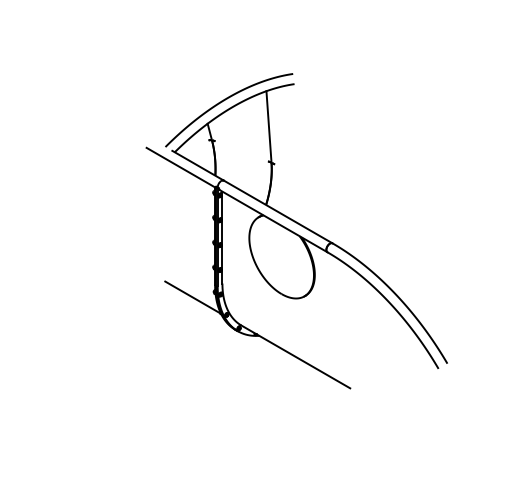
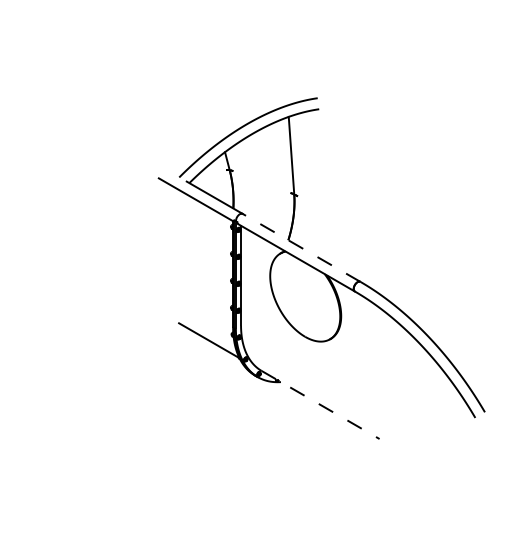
line: (278, 212) -> (301, 248), solid -> dashed
line: (295, 356) -> (320, 404), solid -> dashed

